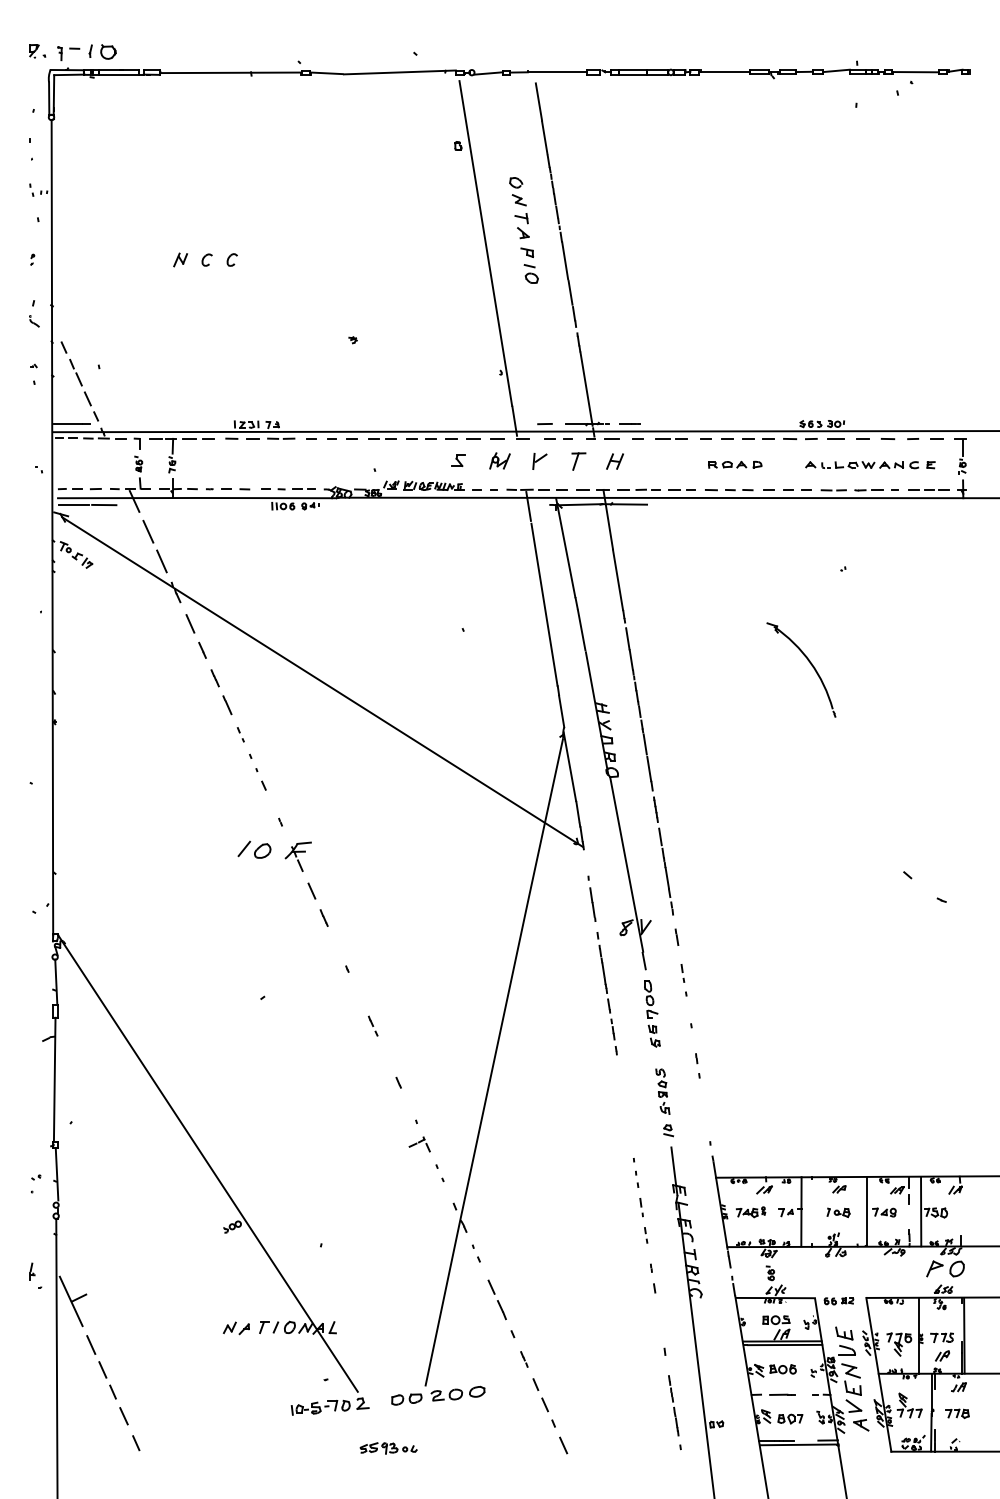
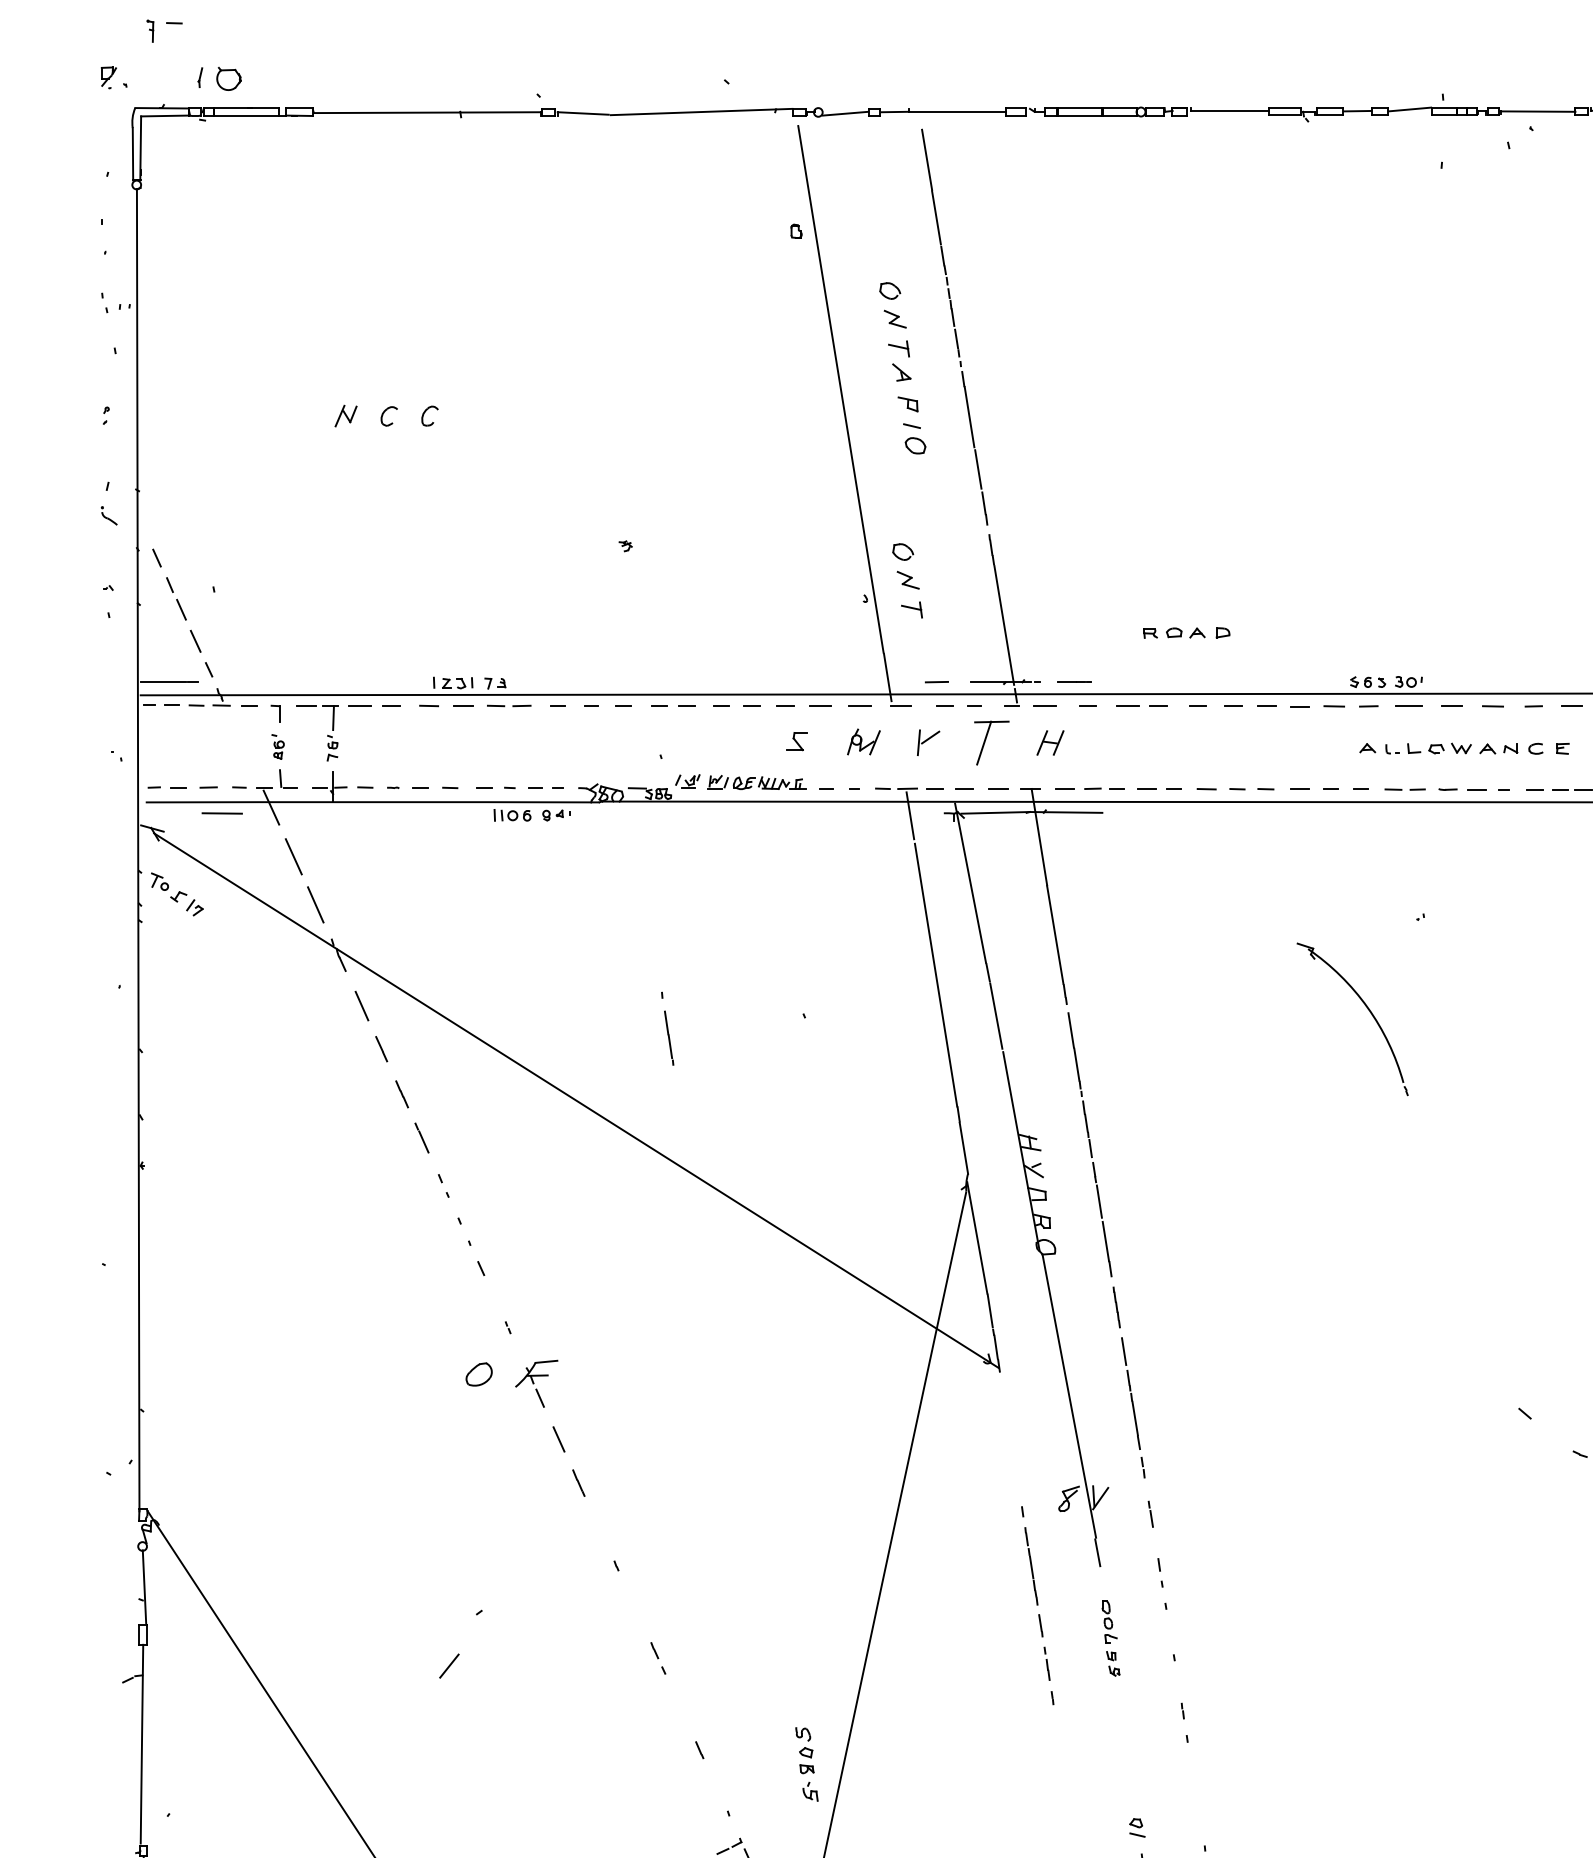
part: (68, 53) -> (164, 31), moved
part: (526, 361) -> (906, 580), added
part: (578, 461) -> (991, 742), size x1.6
part: (735, 464) -> (1187, 632), moved
line: (73, 504) -> (172, 812), removed
part: (809, 663) -> (1365, 1008), moved
line: (244, 848) -> (449, 1665), moved
line: (591, 898) -> (666, 1028), moved
part: (652, 1013) -> (1111, 1637), size x0.7
part: (662, 1091) -> (806, 1764), moved

